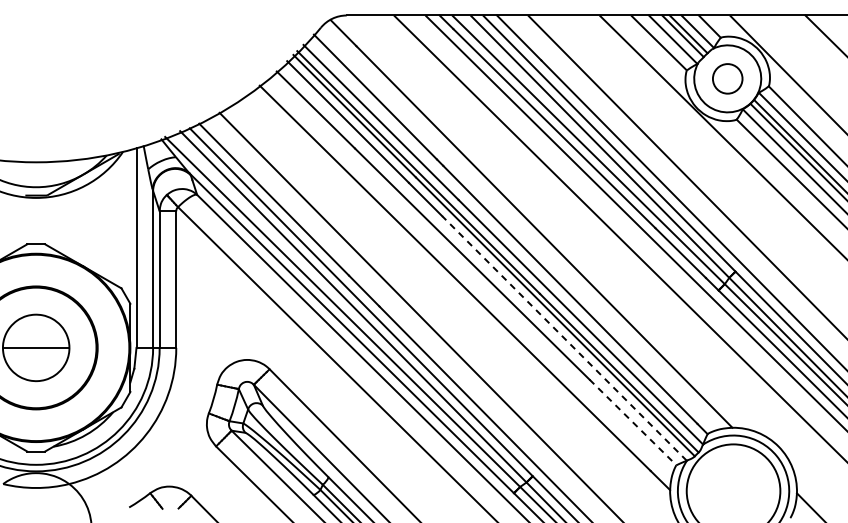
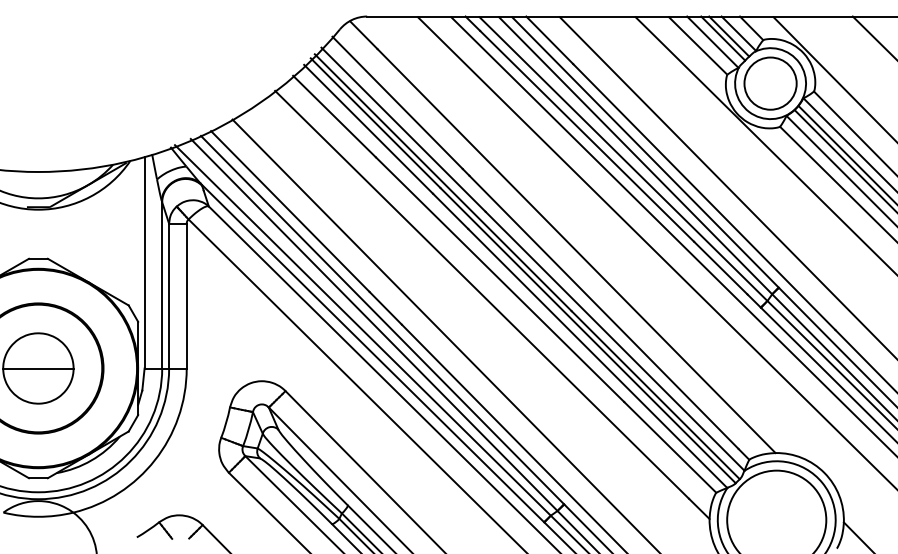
circle: (727, 78) -> (770, 83), size x1.67
line: (564, 338) -> (597, 358), dashed -> solid
line: (633, 422) -> (670, 447), dashed -> solid

